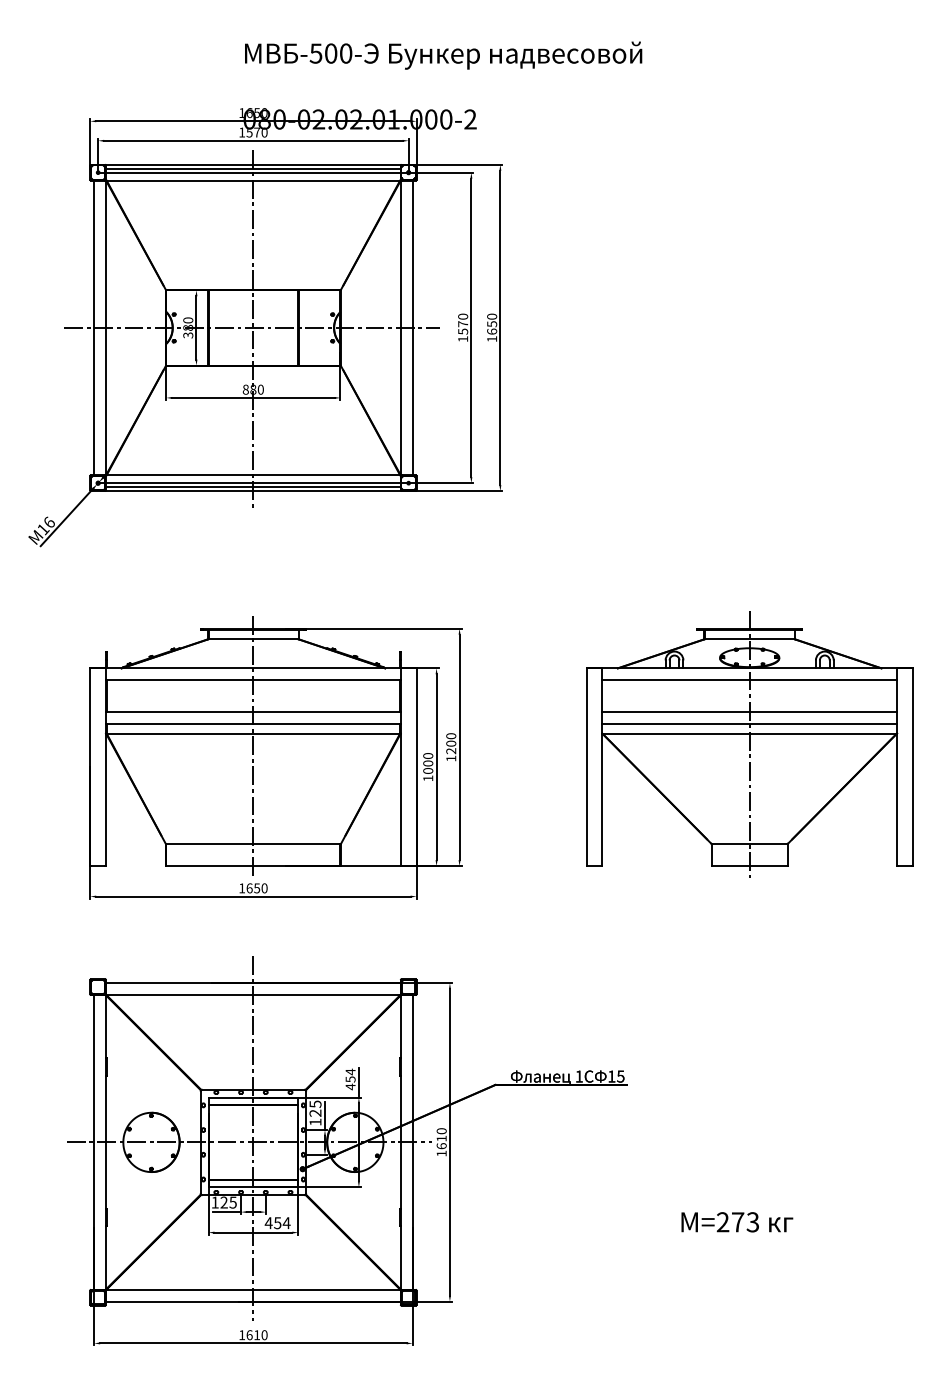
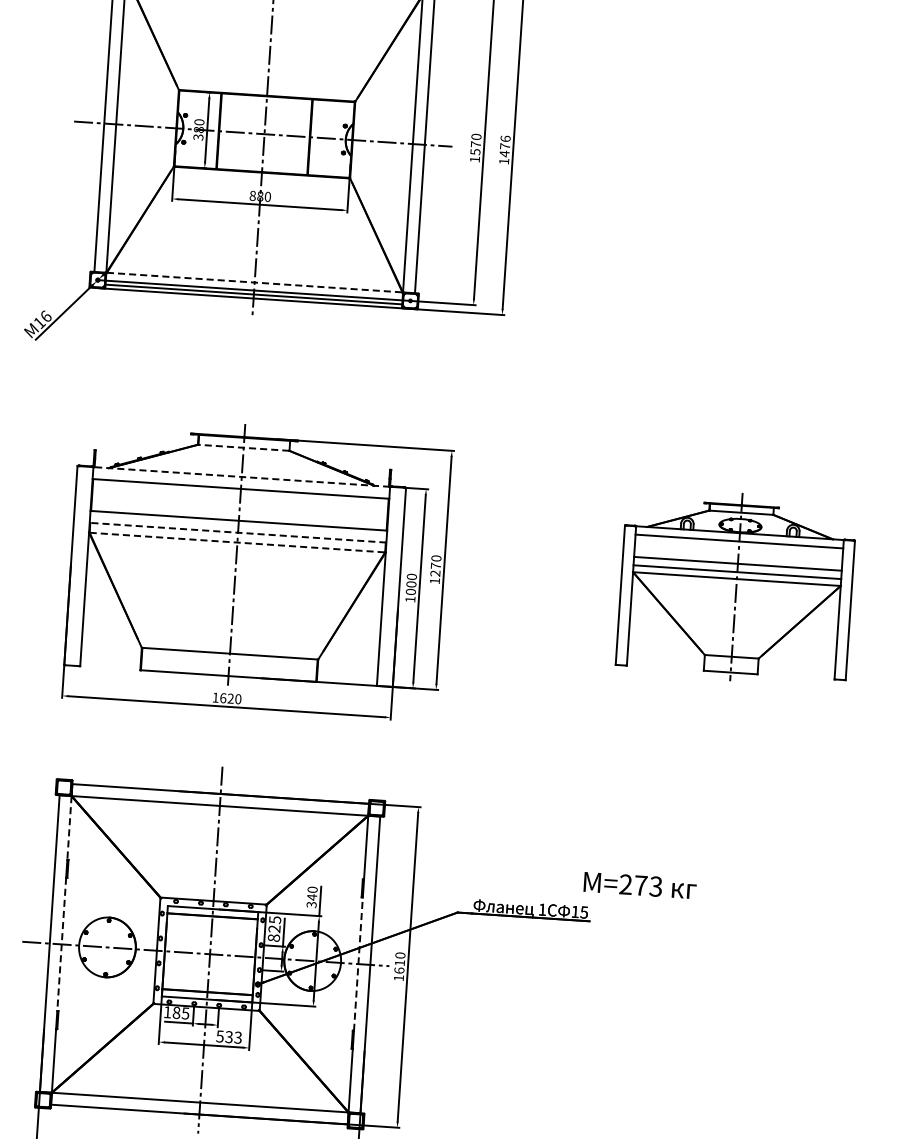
text: (492, 323) -> (505, 145), 1650 -> 1476
line: (253, 475) -> (254, 282), solid -> dashed
line: (252, 639) -> (242, 447), solid -> dashed
line: (252, 668) -> (240, 477), solid -> dashed
line: (252, 723) -> (237, 532), solid -> dashed
line: (253, 733) -> (237, 542), solid -> dashed
text: (451, 743) -> (436, 565), 1200 -> 1270
part: (749, 744) -> (736, 586), size x0.7
text: (257, 888) -> (231, 698), 1650 -> 1620
line: (106, 1026) -> (69, 827), solid -> dashed
text: (350, 1079) -> (312, 897), 454 -> 340
text: (315, 1121) -> (273, 937), 125 -> 825
line: (400, 1141) -> (358, 963), solid -> dashed
line: (106, 1142) -> (62, 944), solid -> dashed
text: (223, 1202) -> (175, 1012), 125 -> 185
text: (737, 1222) -> (640, 885), moved
text: (277, 1223) -> (228, 1037), 454 -> 533

